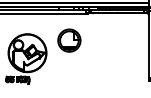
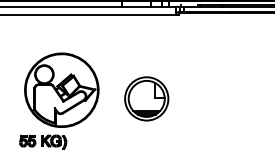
part: (69, 40) -> (146, 98), moved

